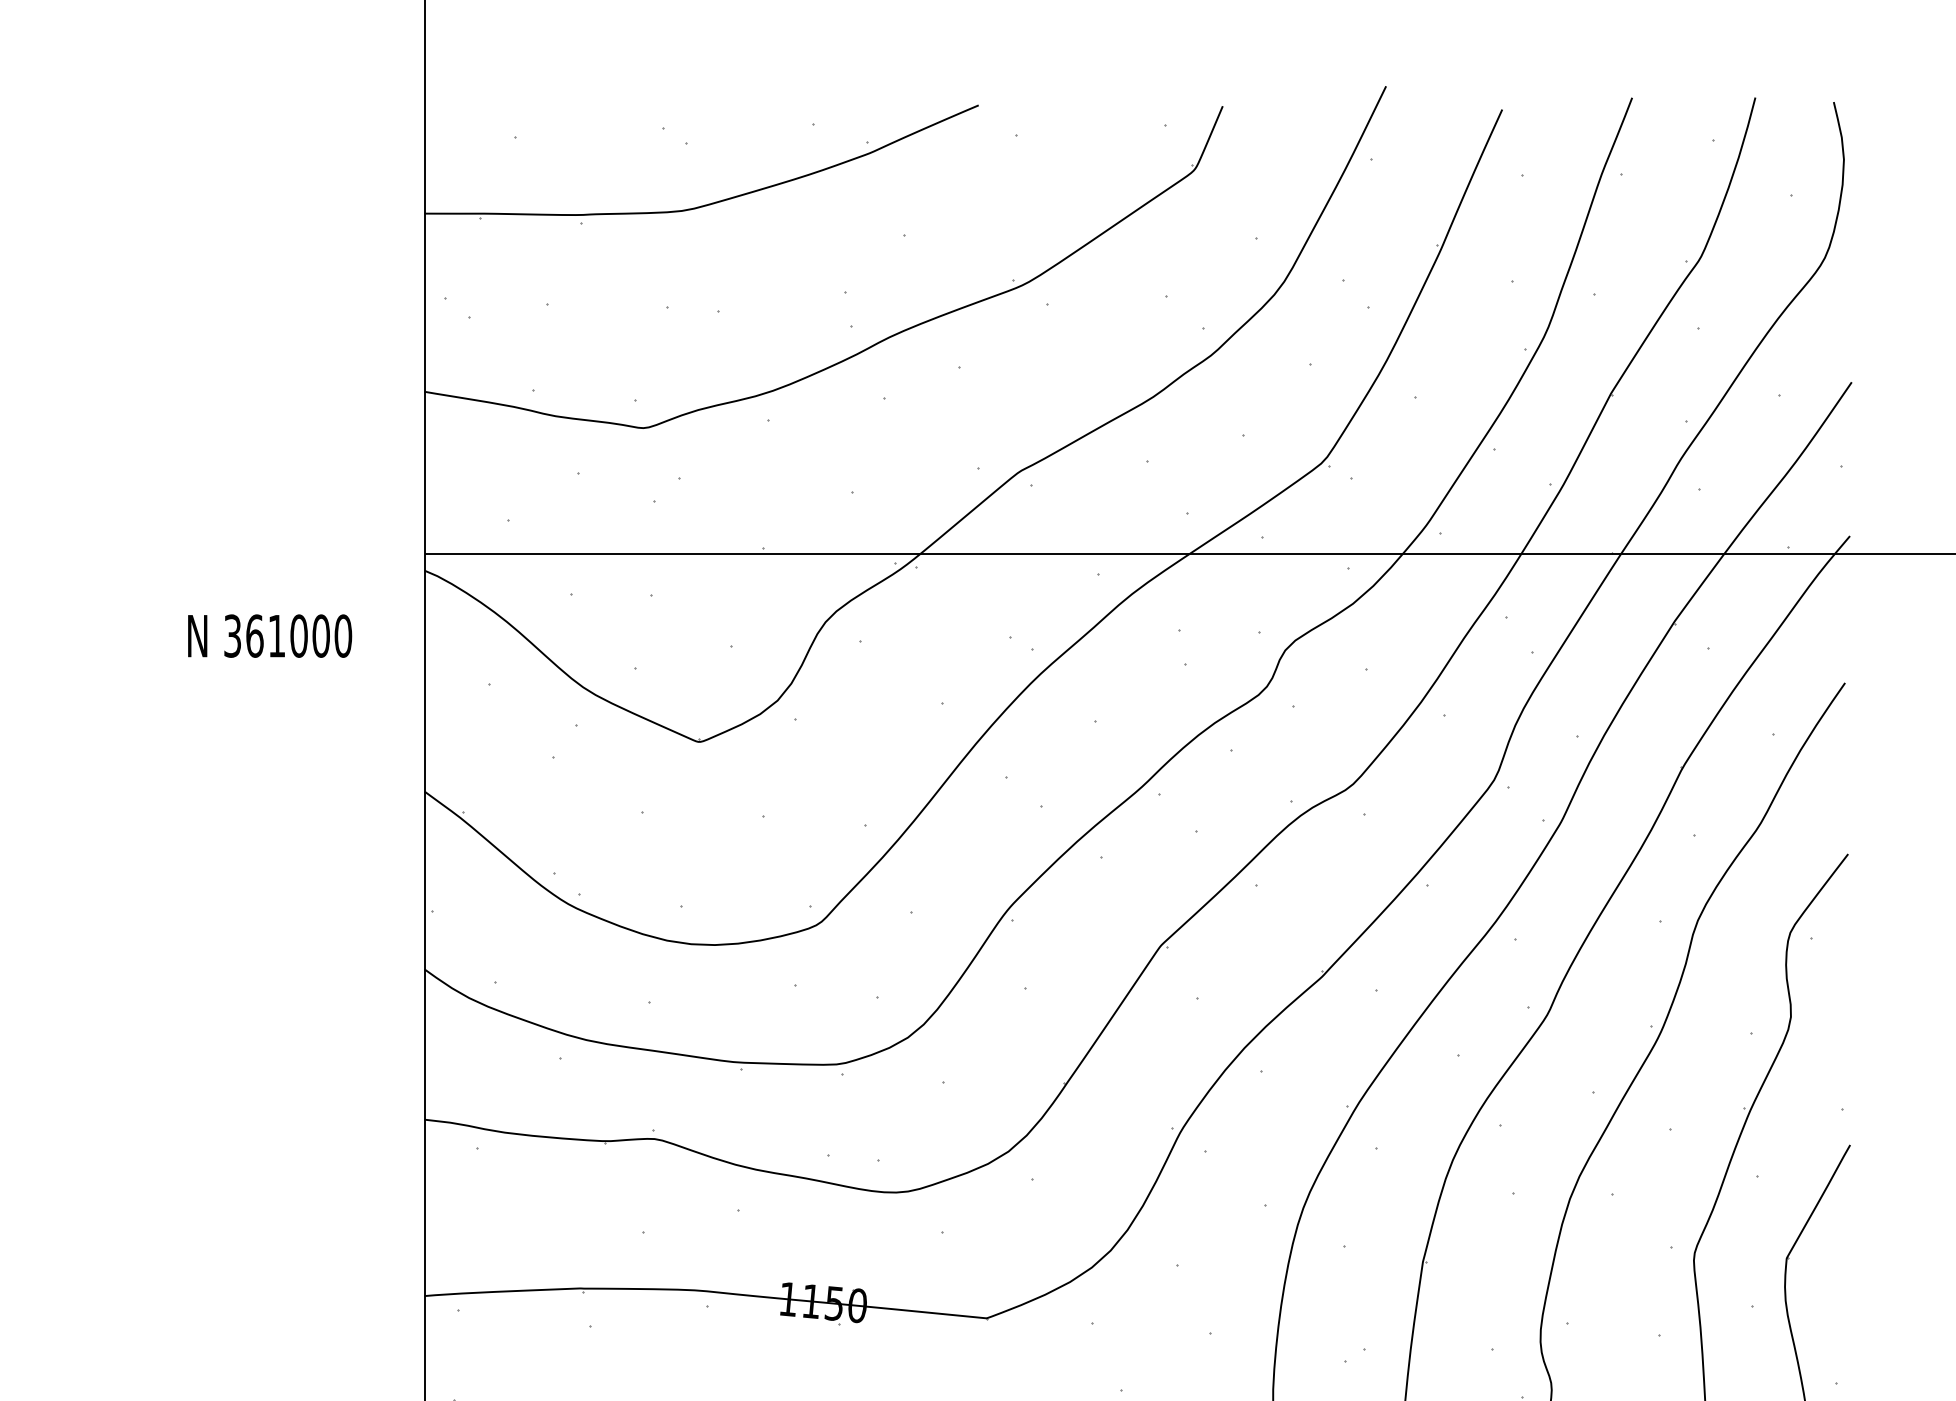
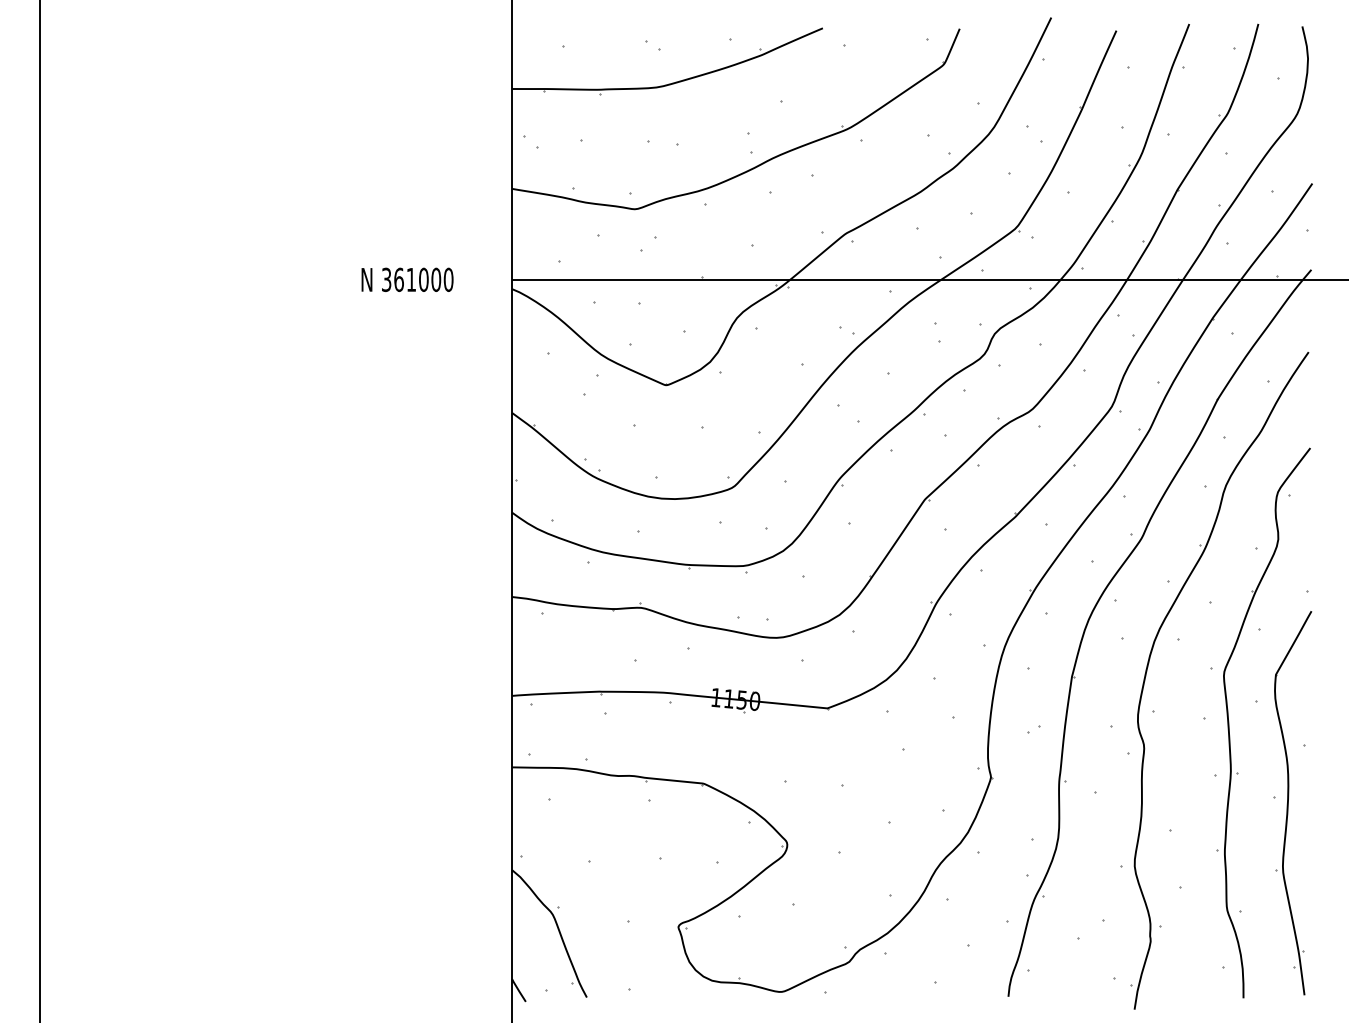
text: (269, 635) -> (407, 279), moved

